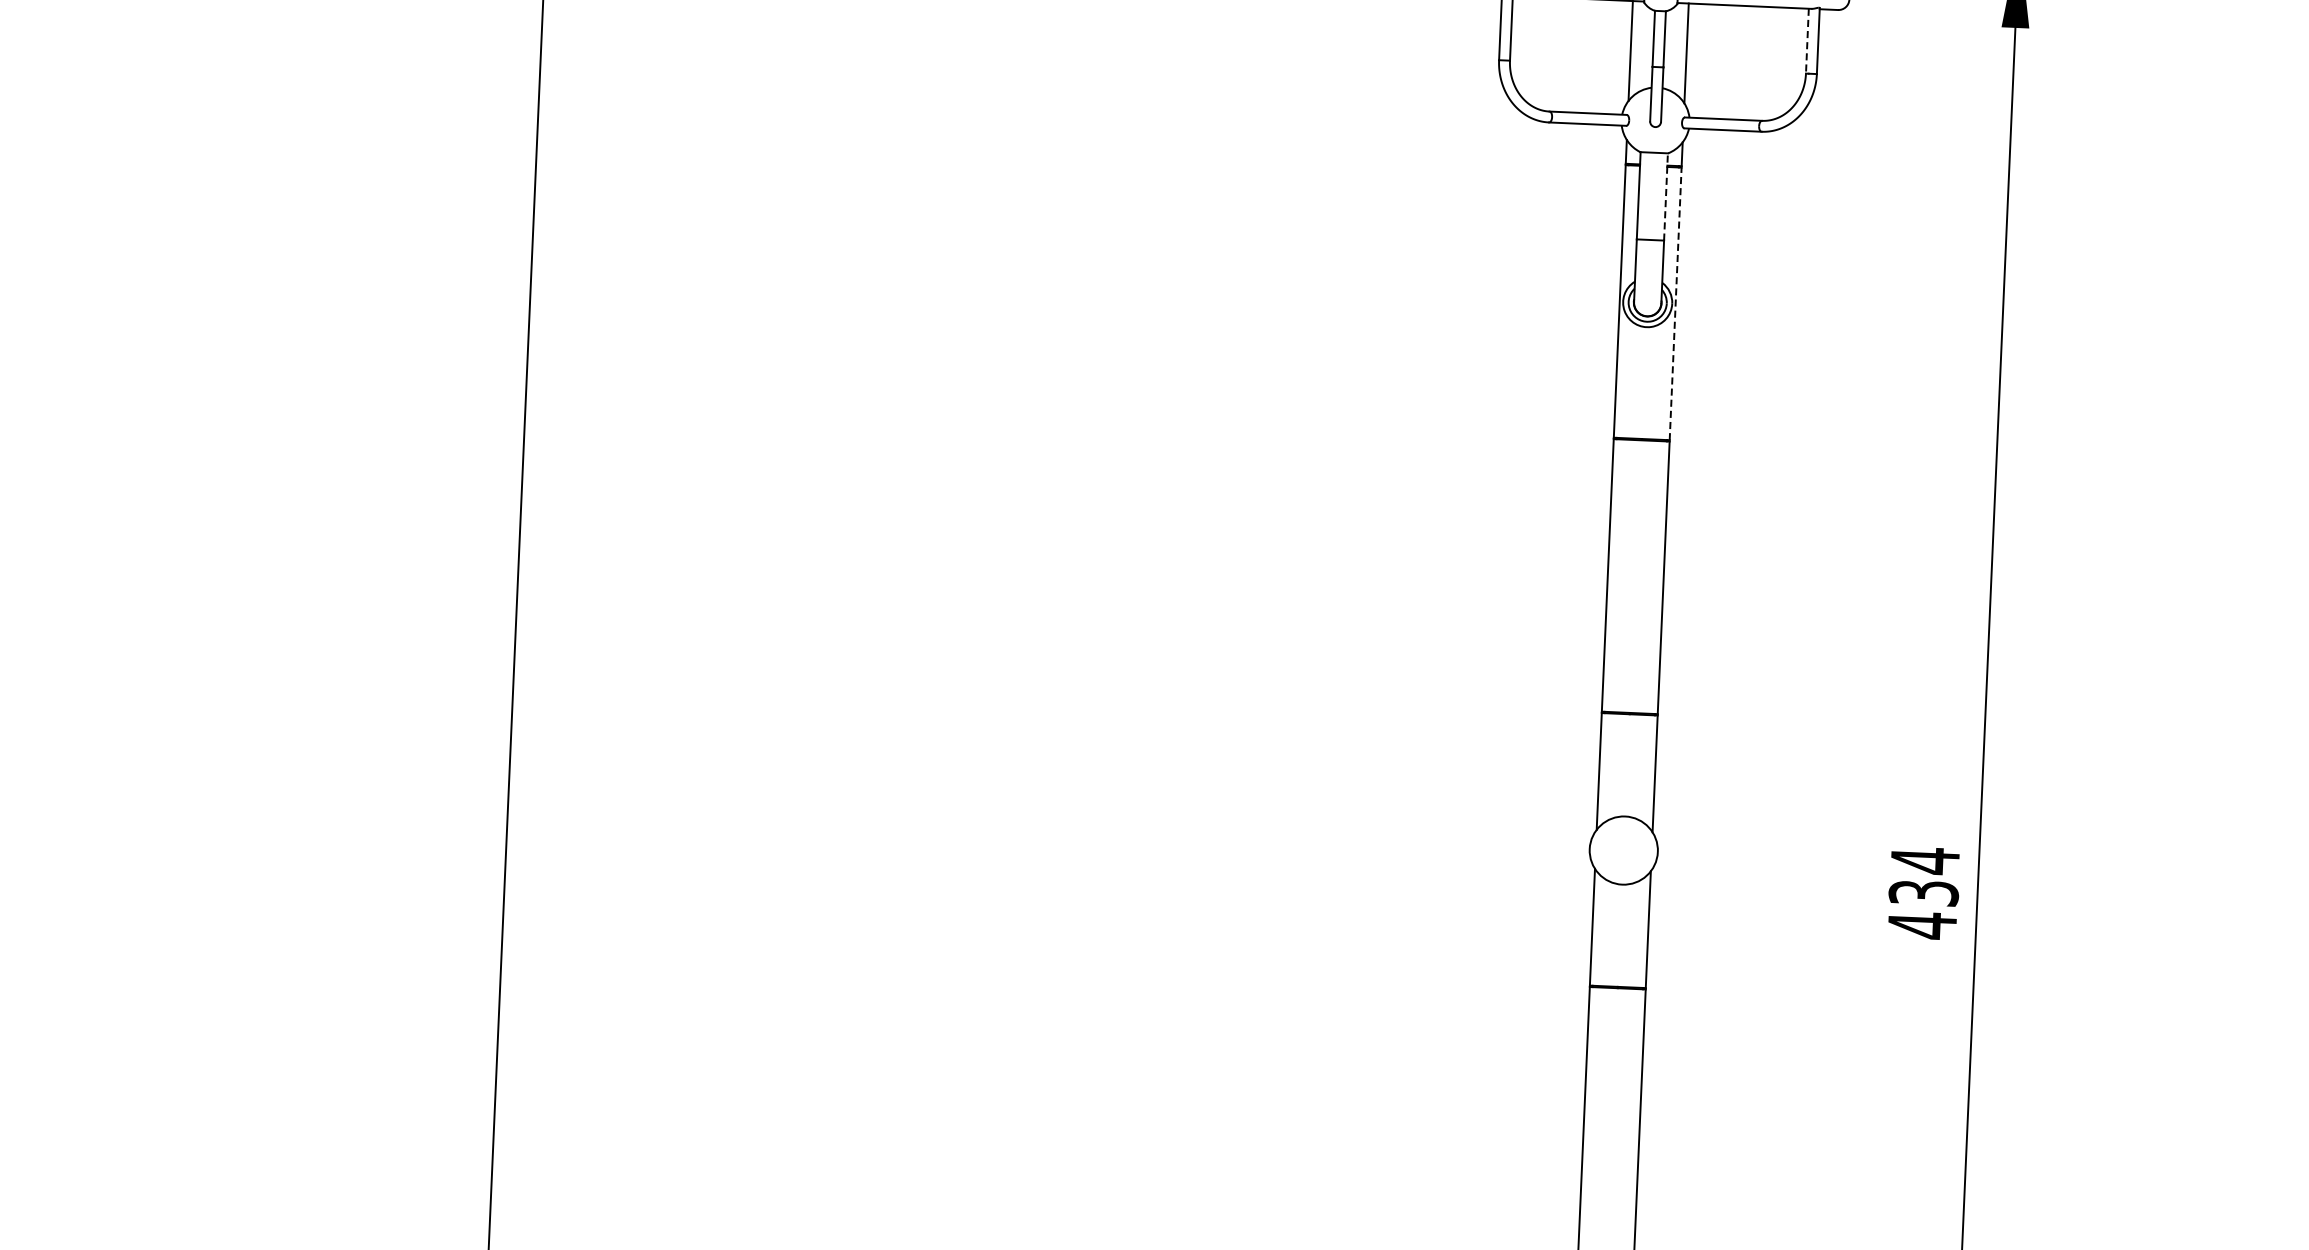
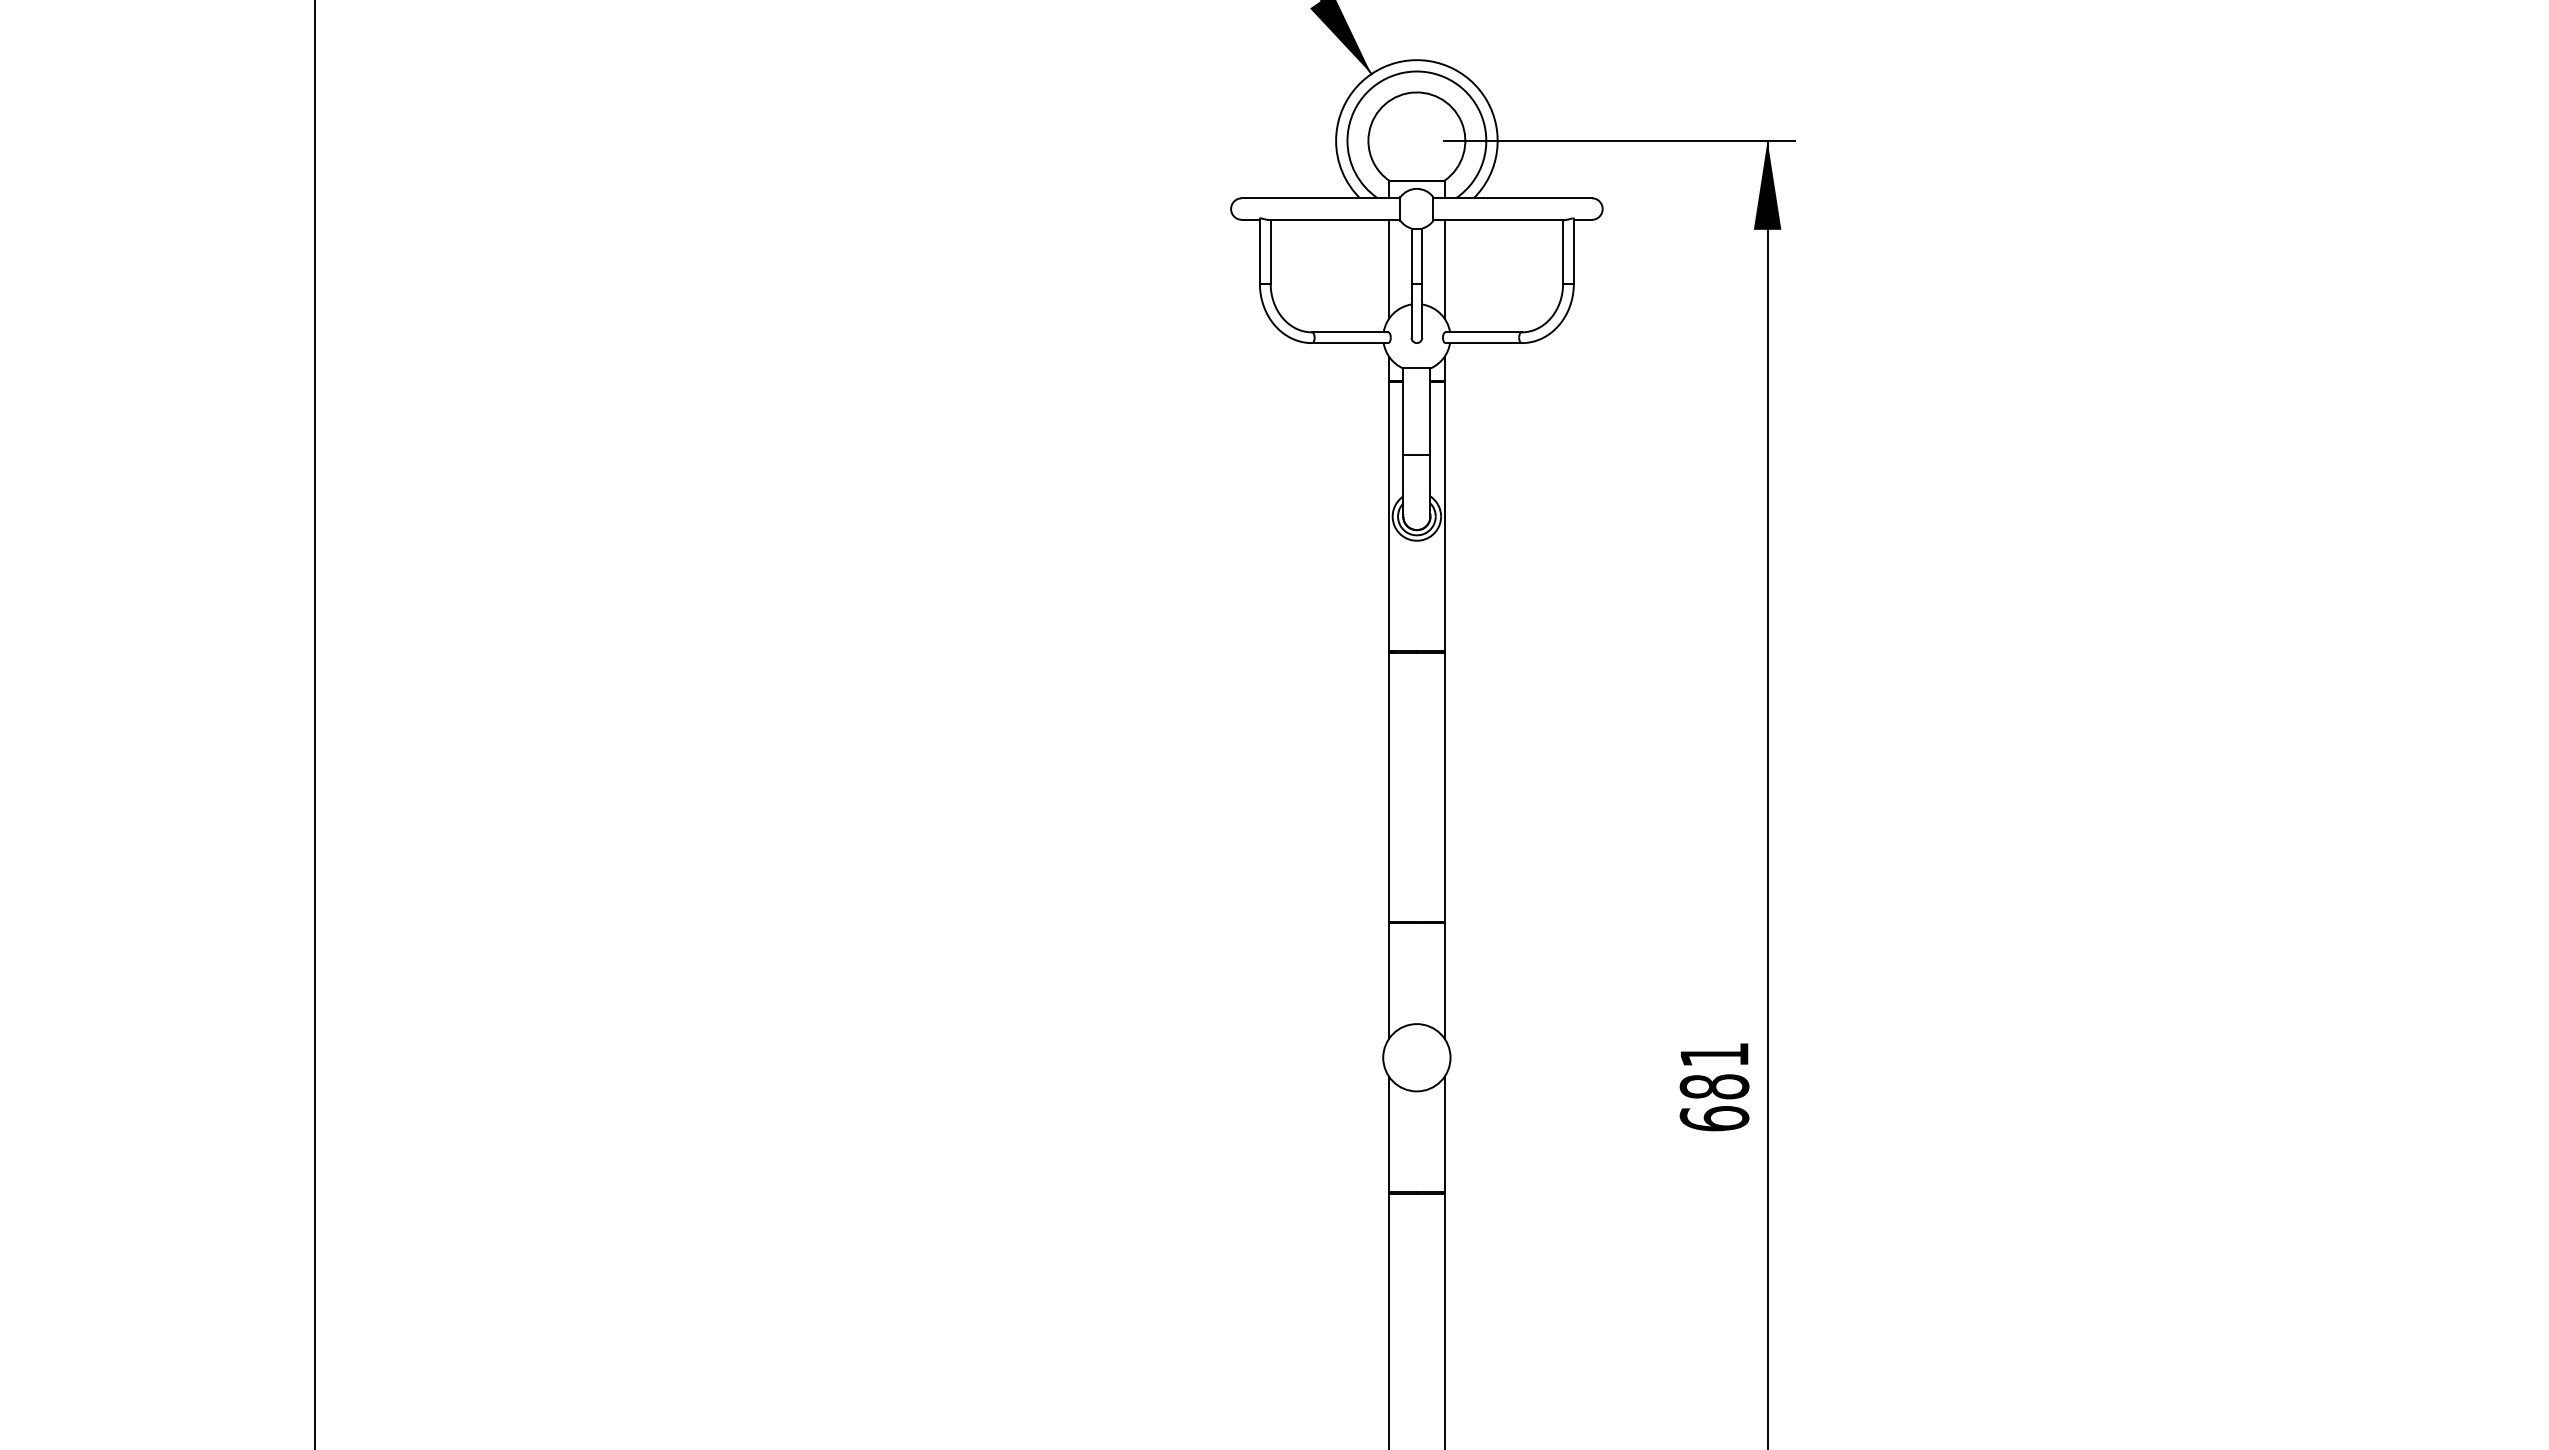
line: (1807, 41) -> (1563, 252), dashed -> solid
line: (1666, 196) -> (1430, 411), dashed -> solid
line: (1675, 303) -> (1444, 516), dashed -> solid
text: (1923, 892) -> (1714, 1086), 434 -> 681

